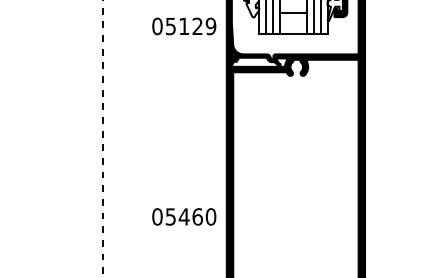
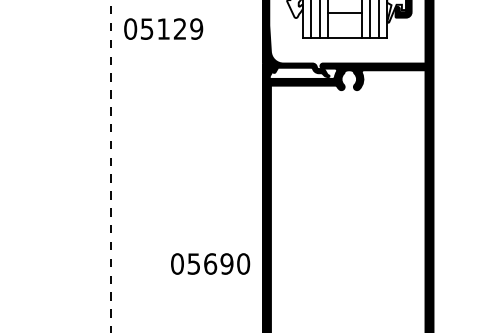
text: (184, 26) -> (163, 29), moved
text: (190, 216) -> (218, 263), 05460 -> 05690

